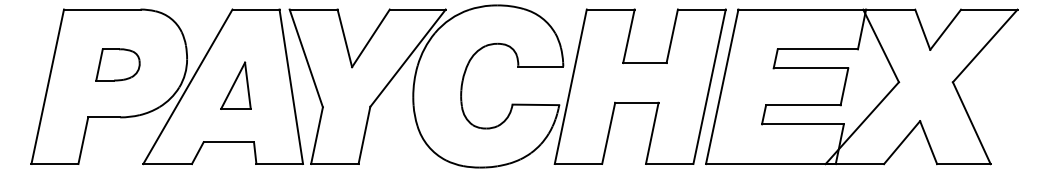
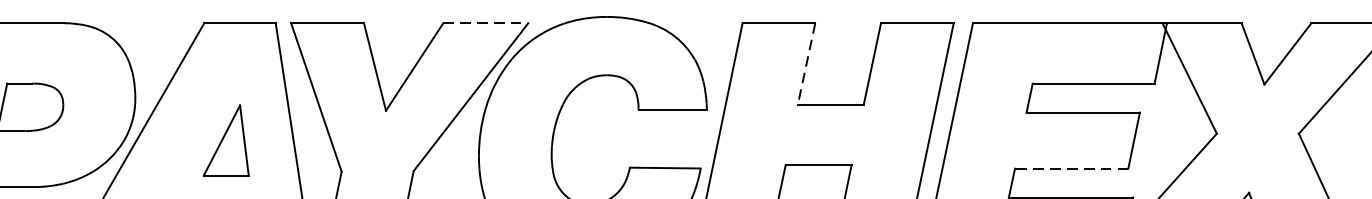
line: (417, 9) -> (485, 23), solid -> dashed
line: (628, 36) -> (805, 64), solid -> dashed
part: (235, 85) -> (225, 140), moved
line: (802, 105) -> (1070, 169), solid -> dashed

